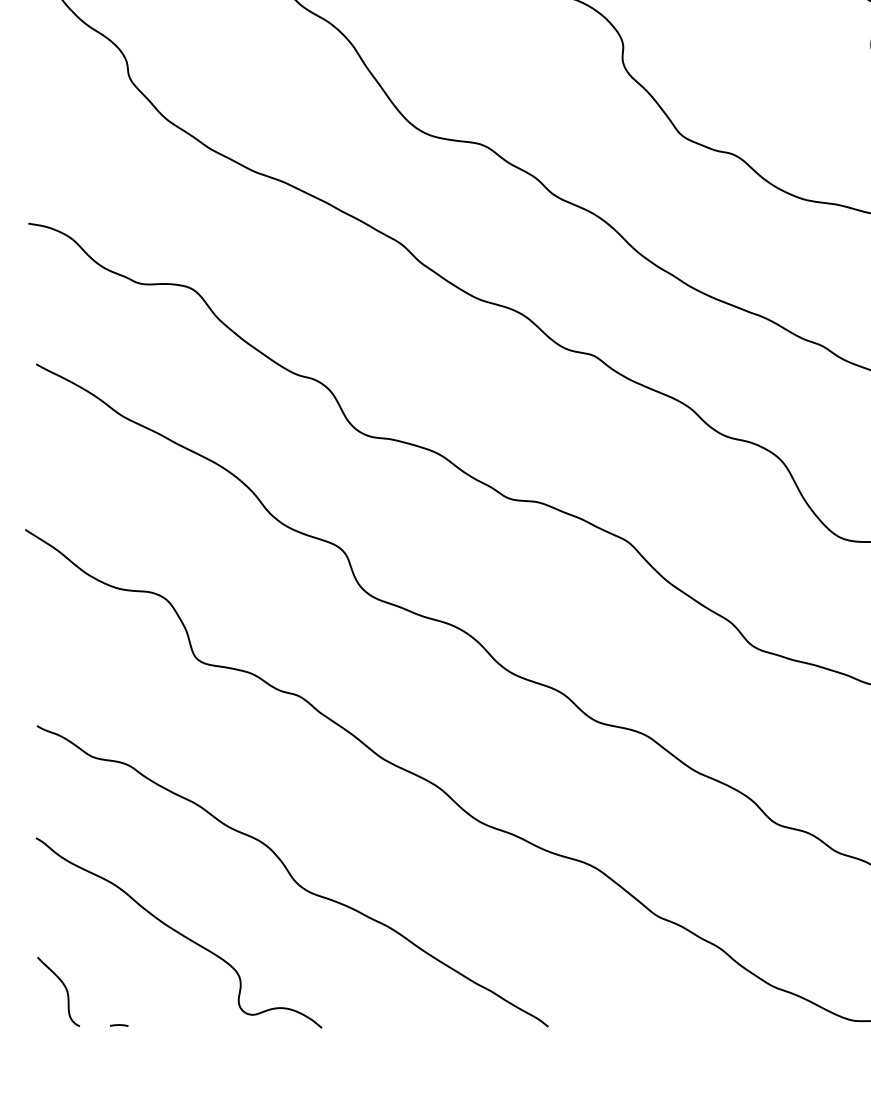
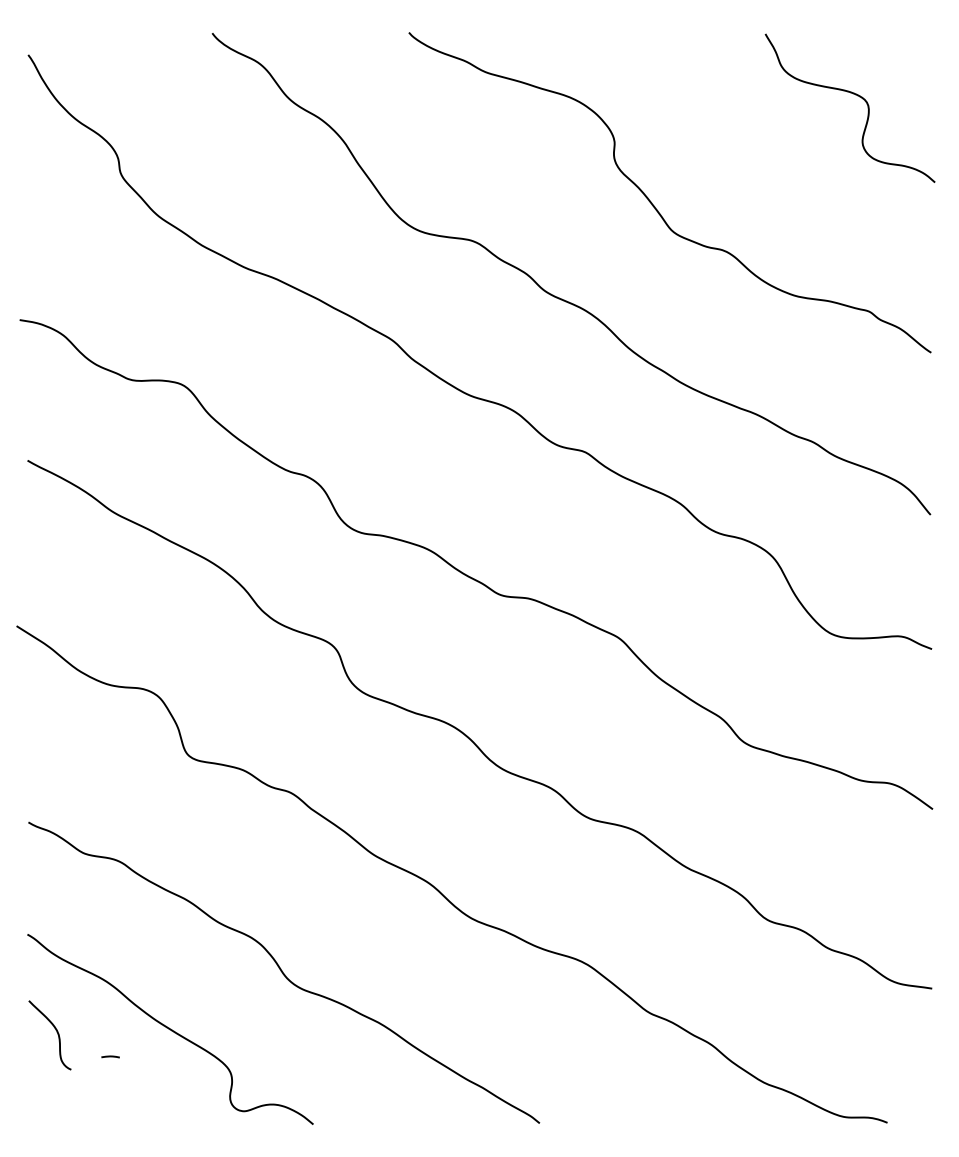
curve: (65, 989) -> (56, 1032), moved
line: (119, 1025) -> (110, 1056), moved

